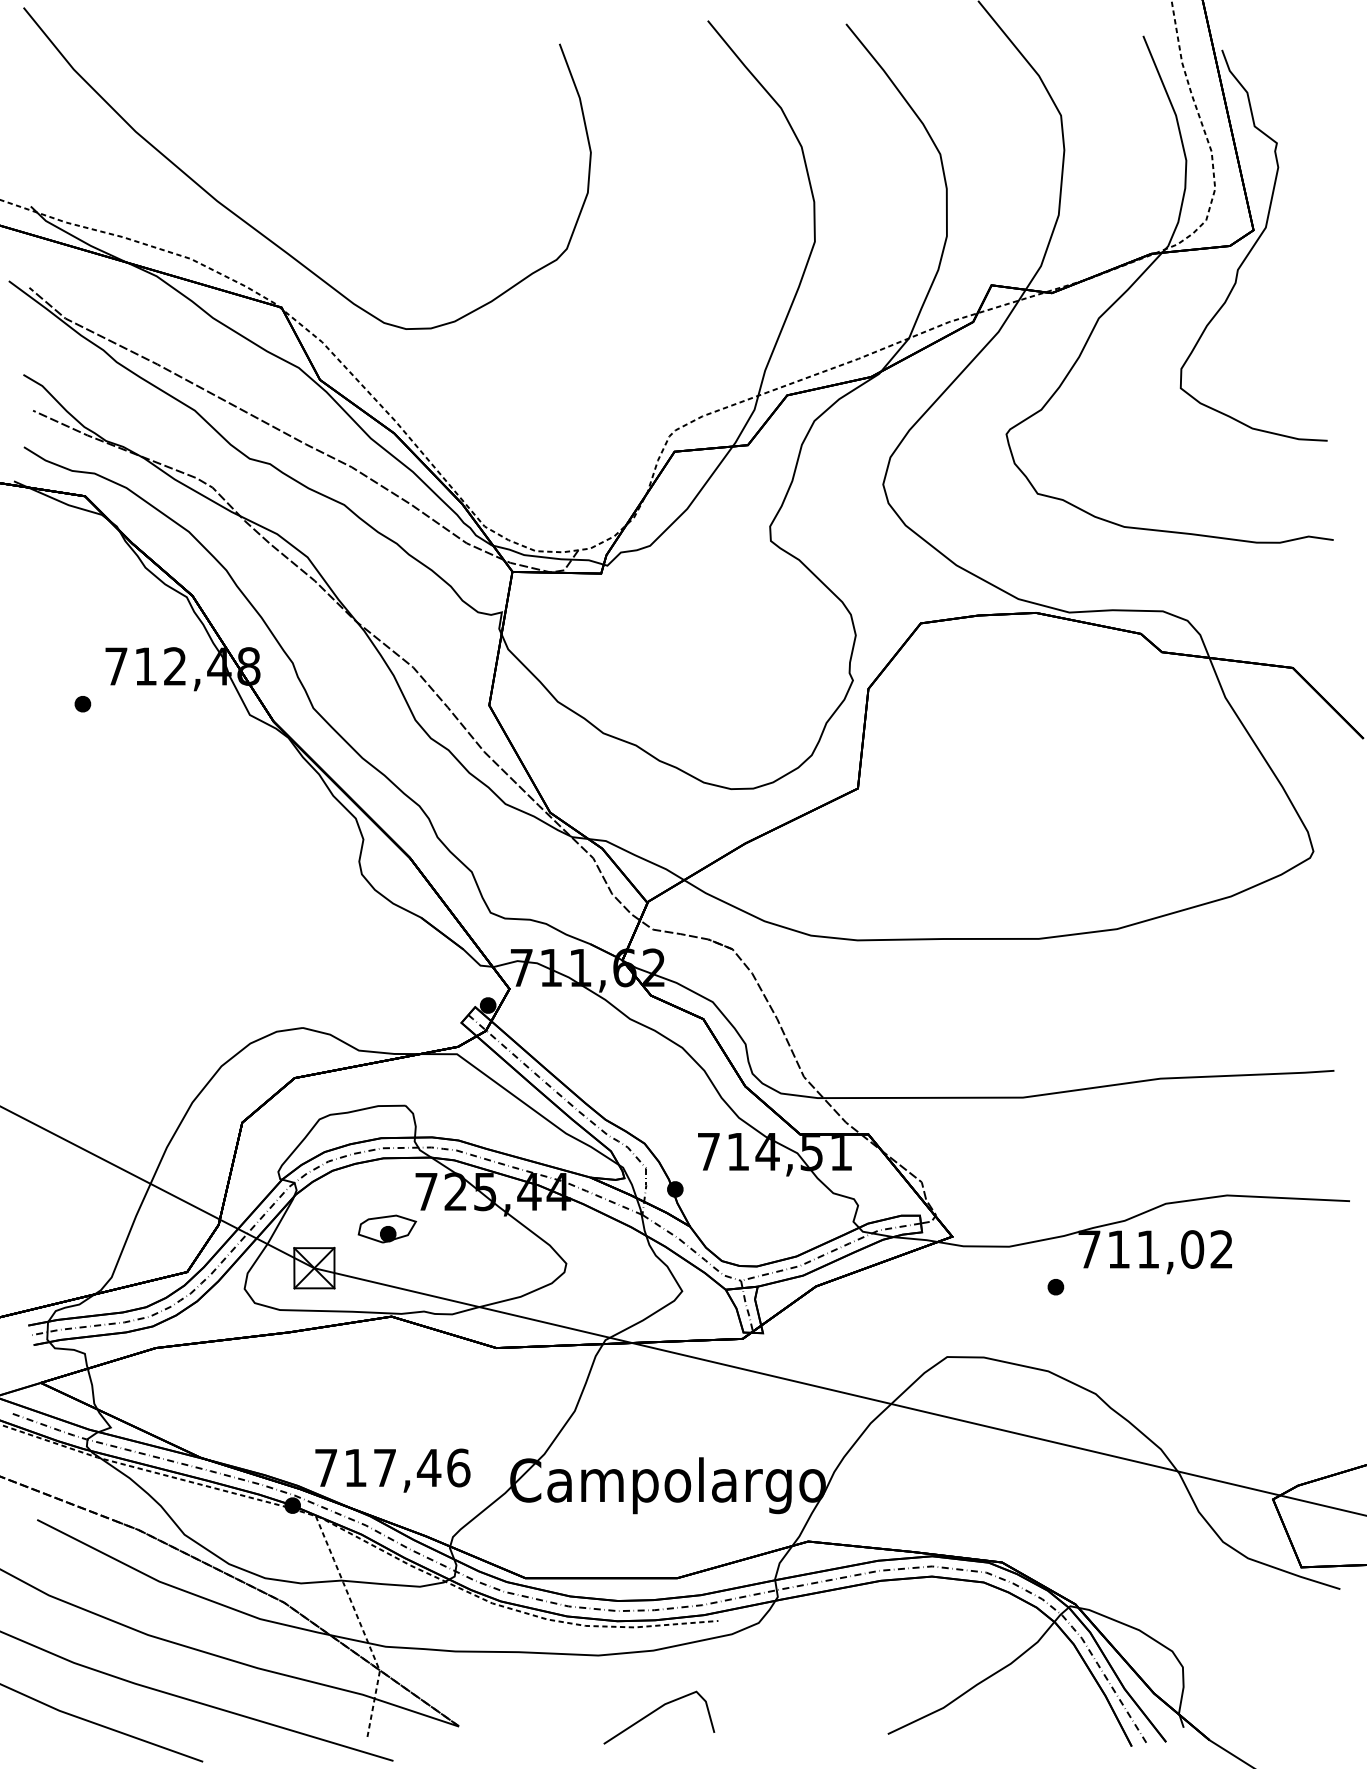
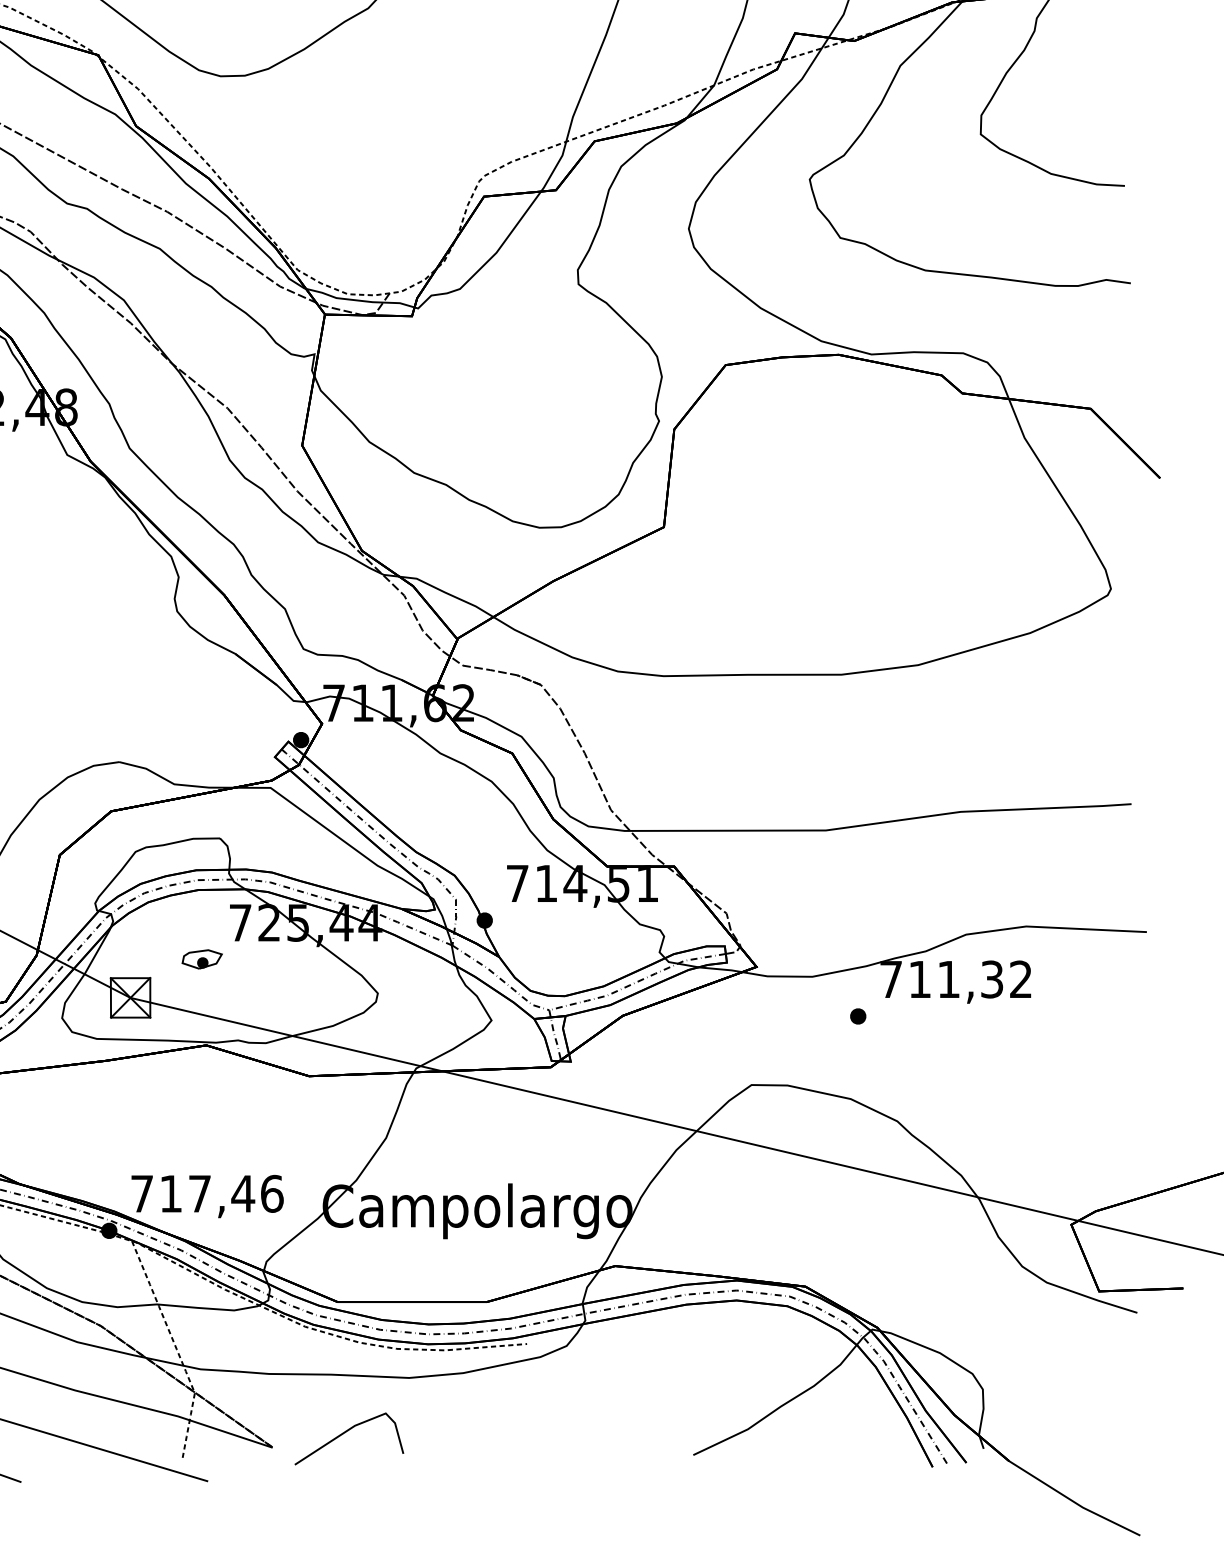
part: (387, 1228) -> (202, 958), size x0.7
text: (1192, 1249) -> (992, 979), 711,02 -> 711,32
line: (654, 1712) -> (344, 1433), moved

